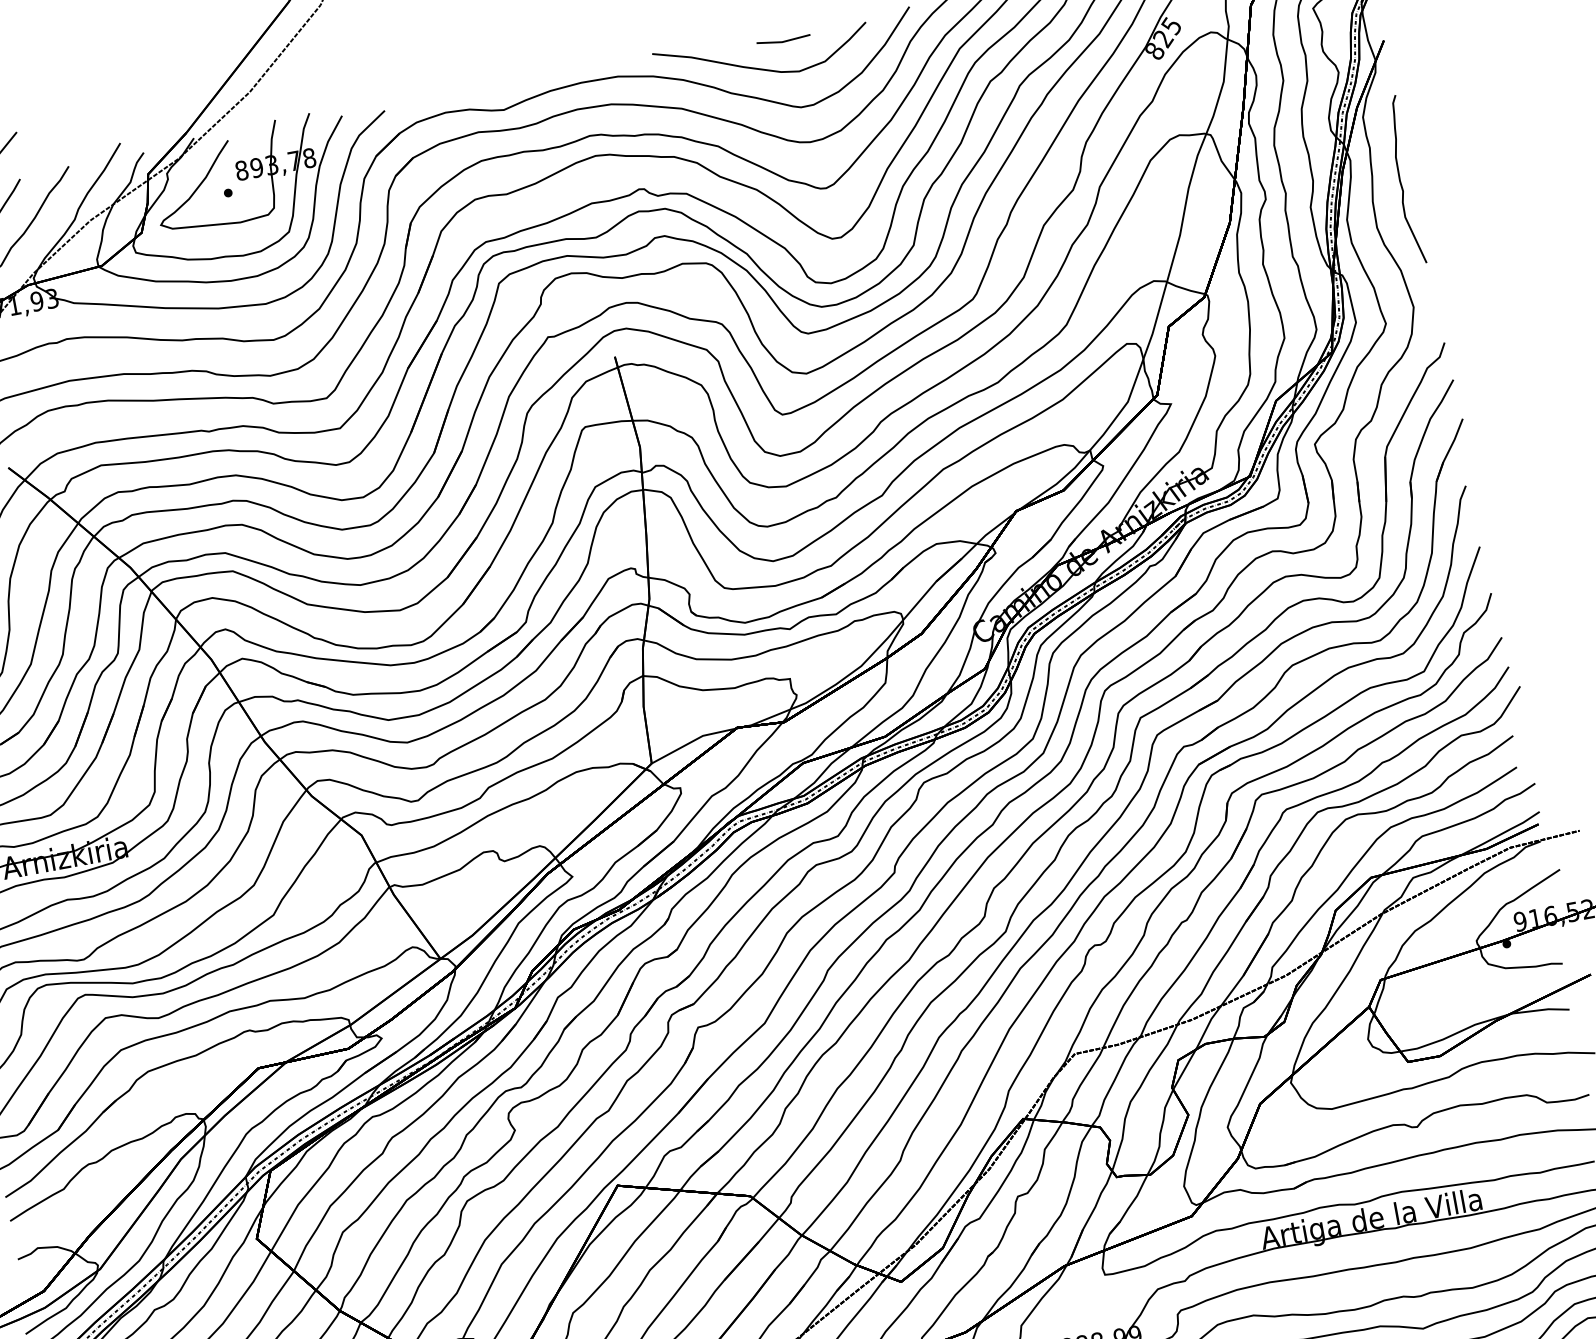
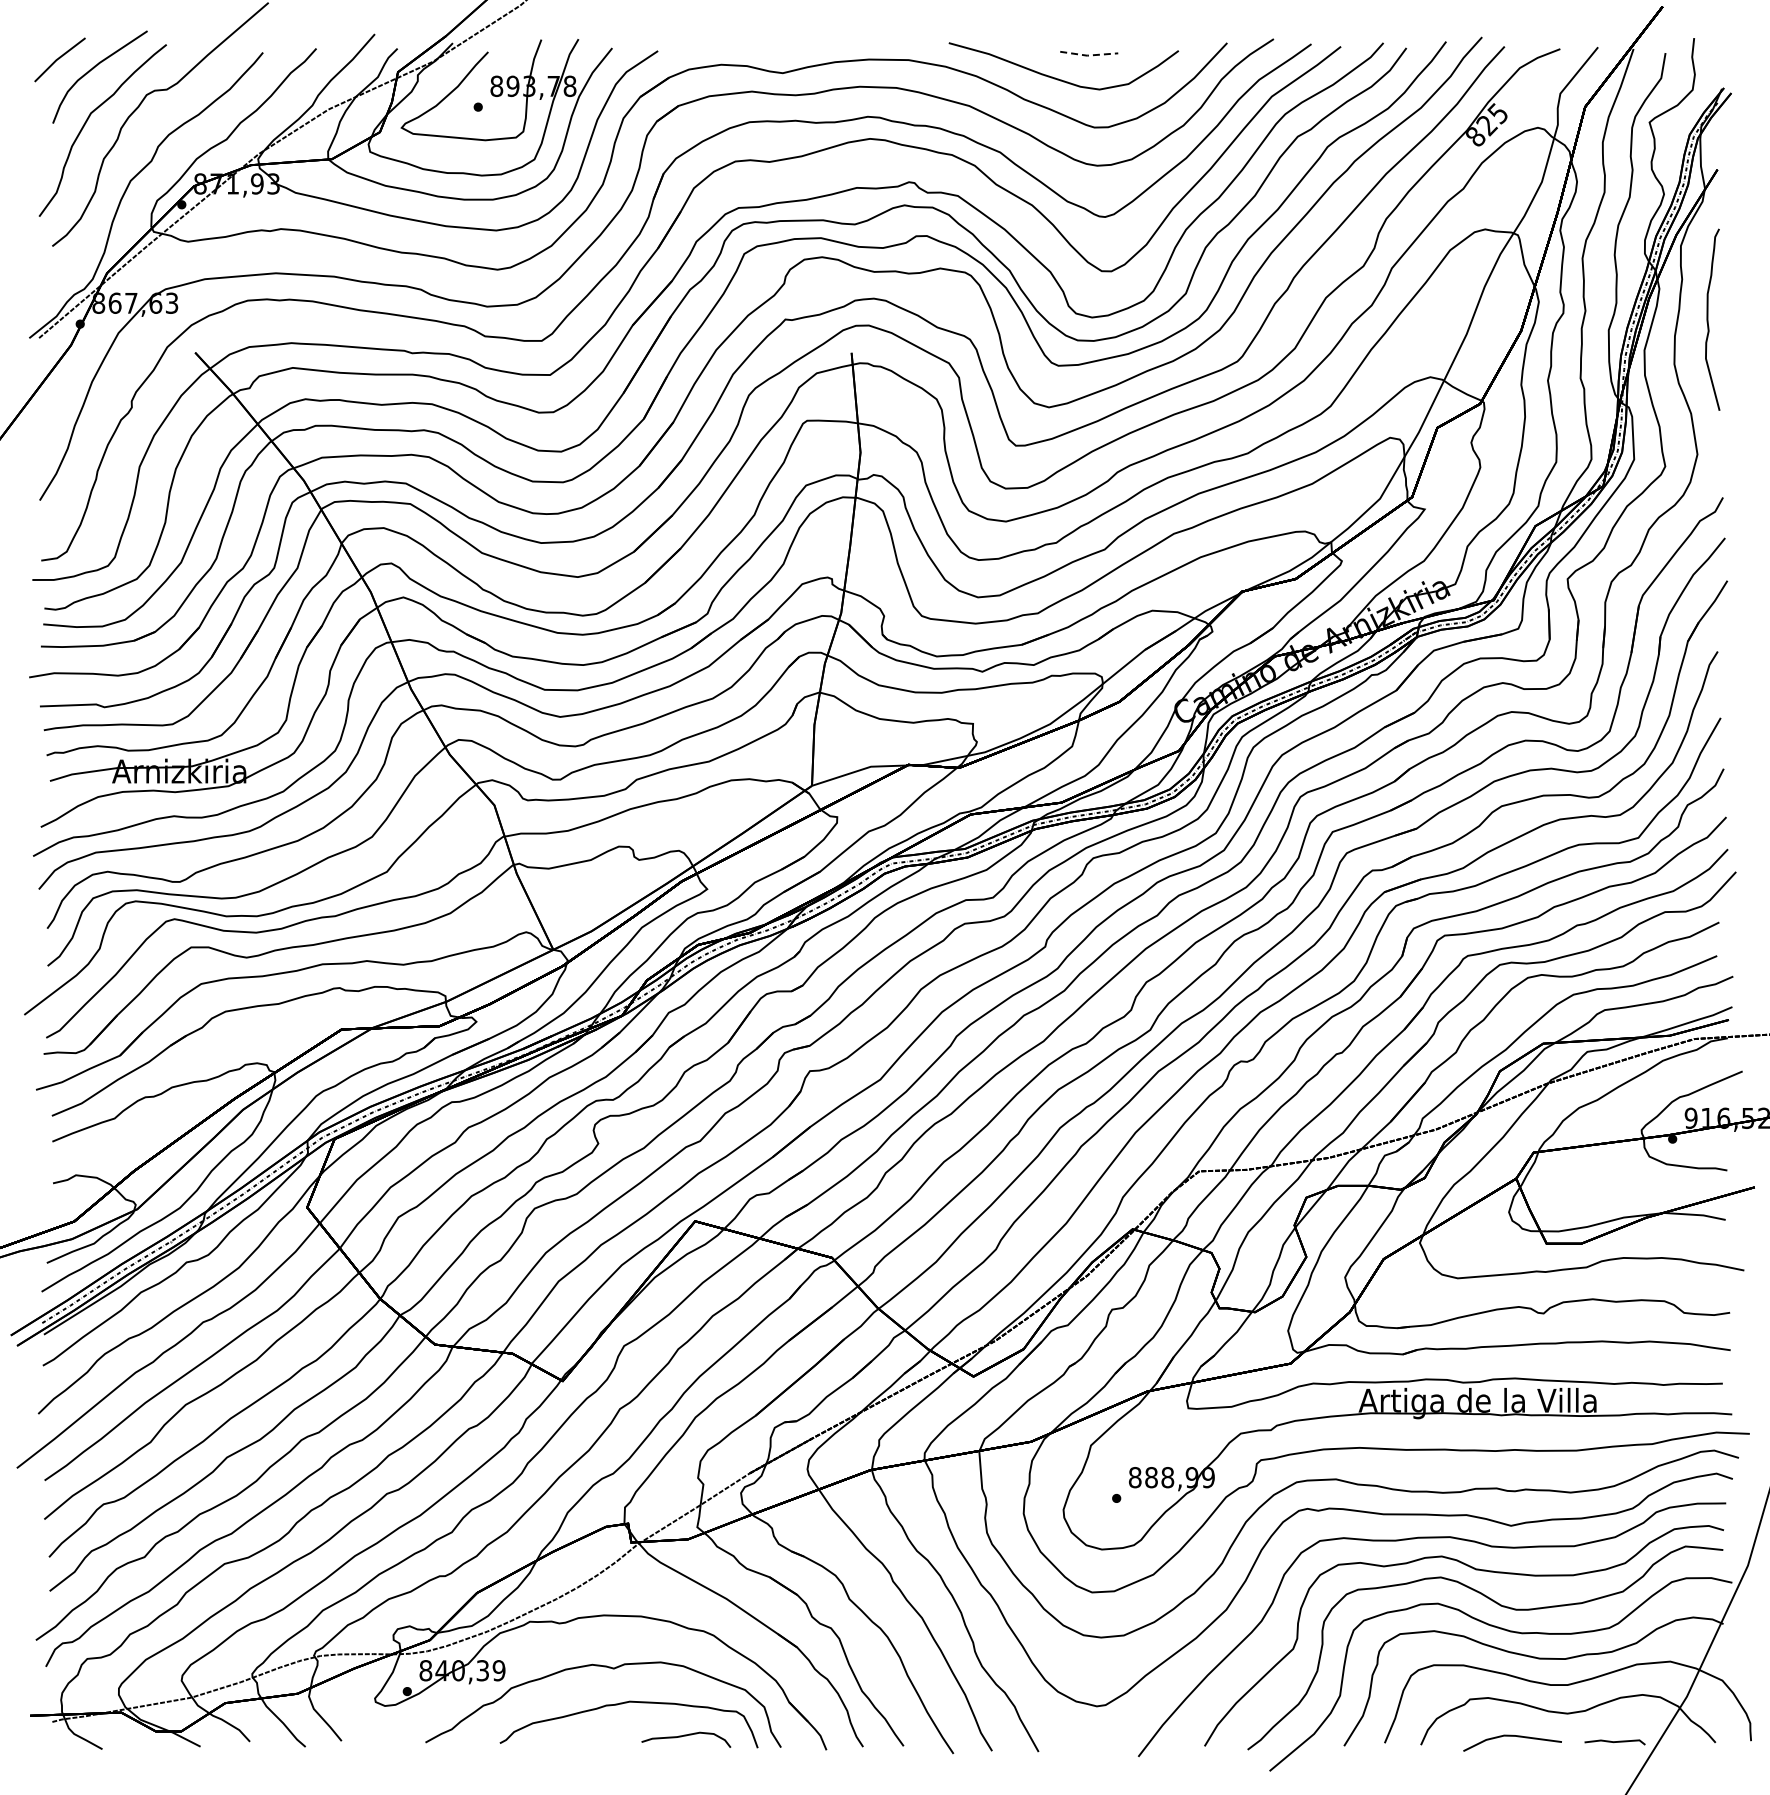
line: (784, 41) -> (1089, 55), solid -> dashed

